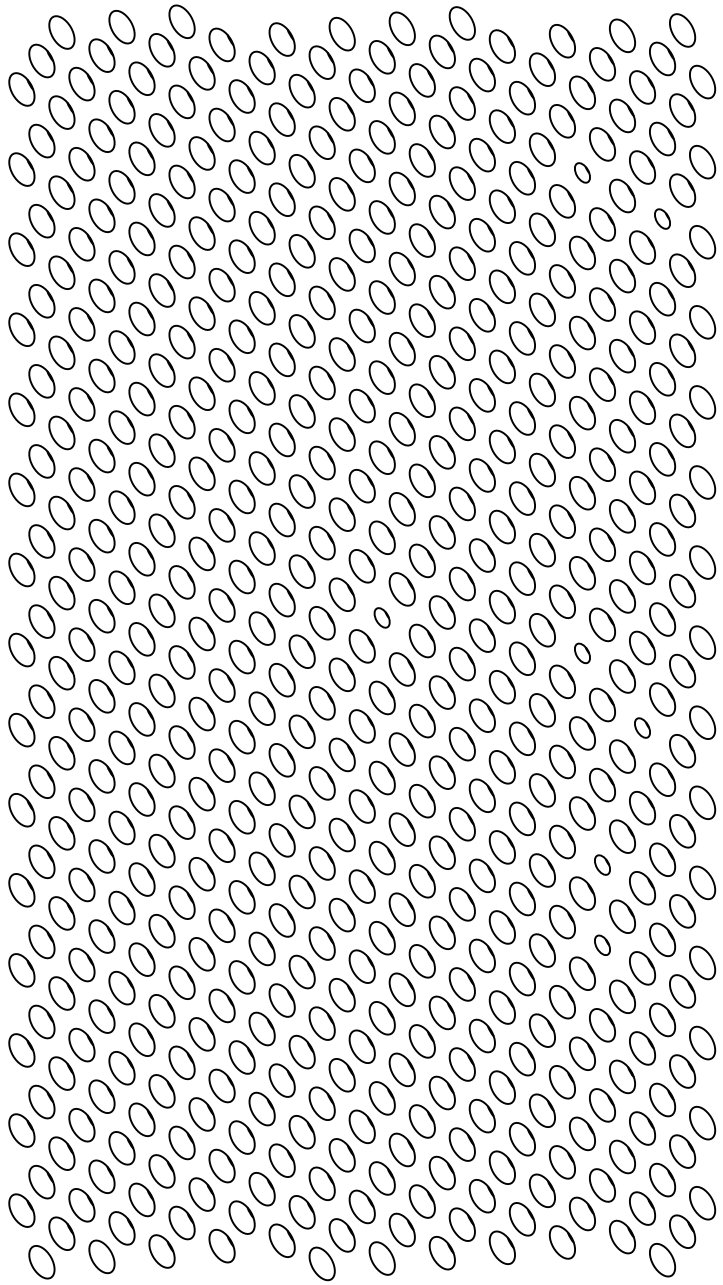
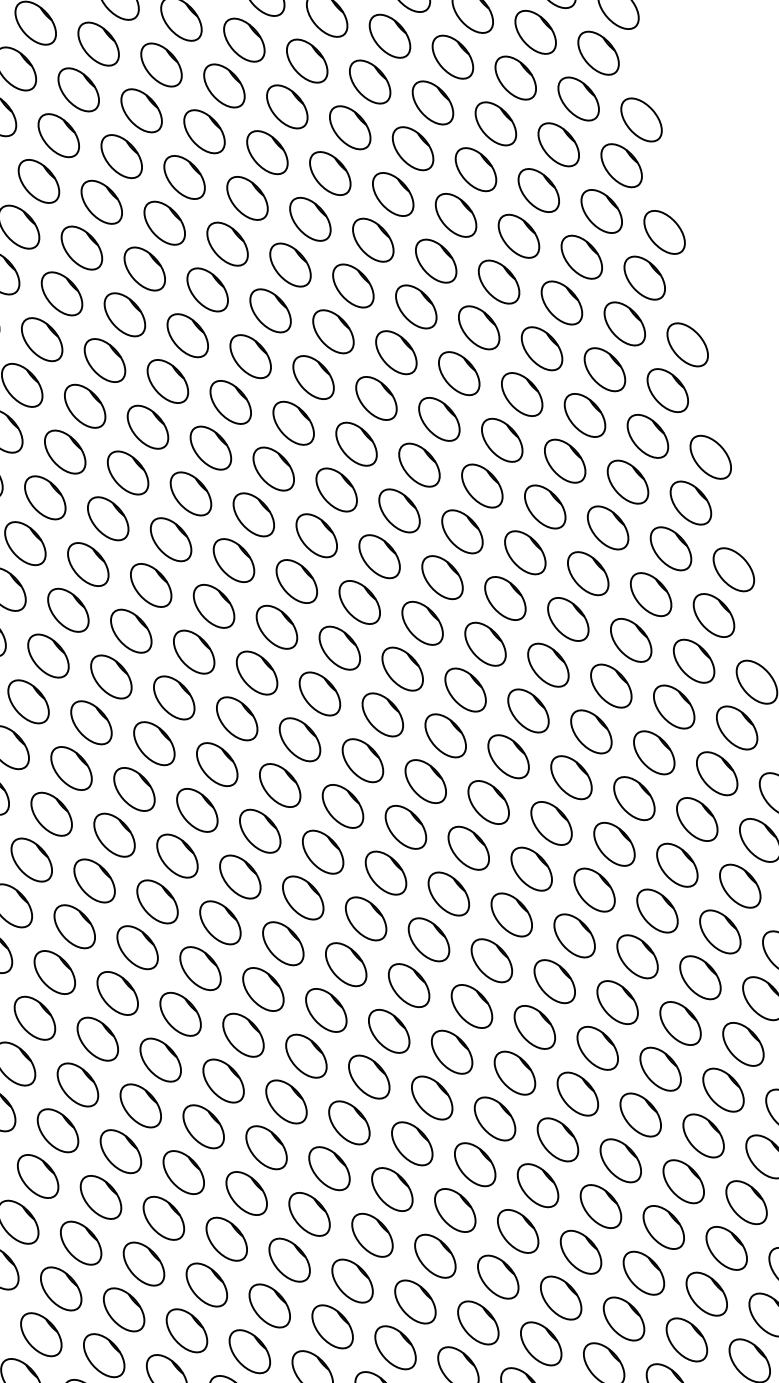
part: (582, 172) -> (452, 56), size x1.67
part: (662, 218) -> (578, 98), size x1.67
part: (381, 617) -> (298, 739), size x1.67
part: (582, 653) -> (591, 732), size x1.67
part: (642, 727) -> (697, 818), size x1.67
part: (602, 864) -> (680, 1022), size x1.67
part: (602, 945) -> (703, 1136), size x1.67

